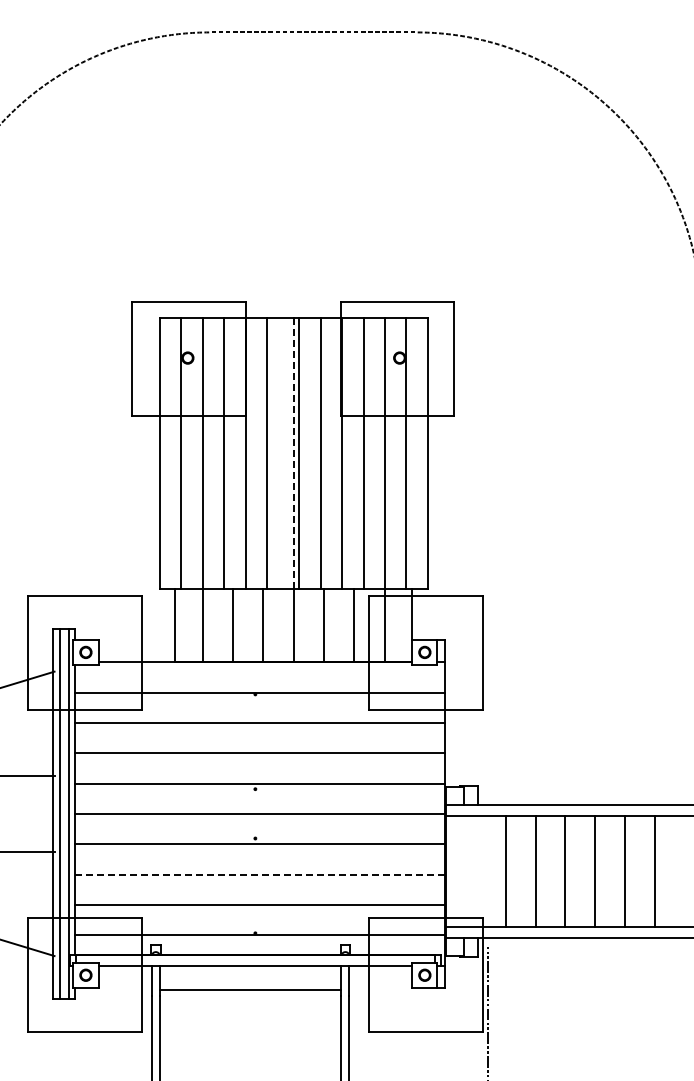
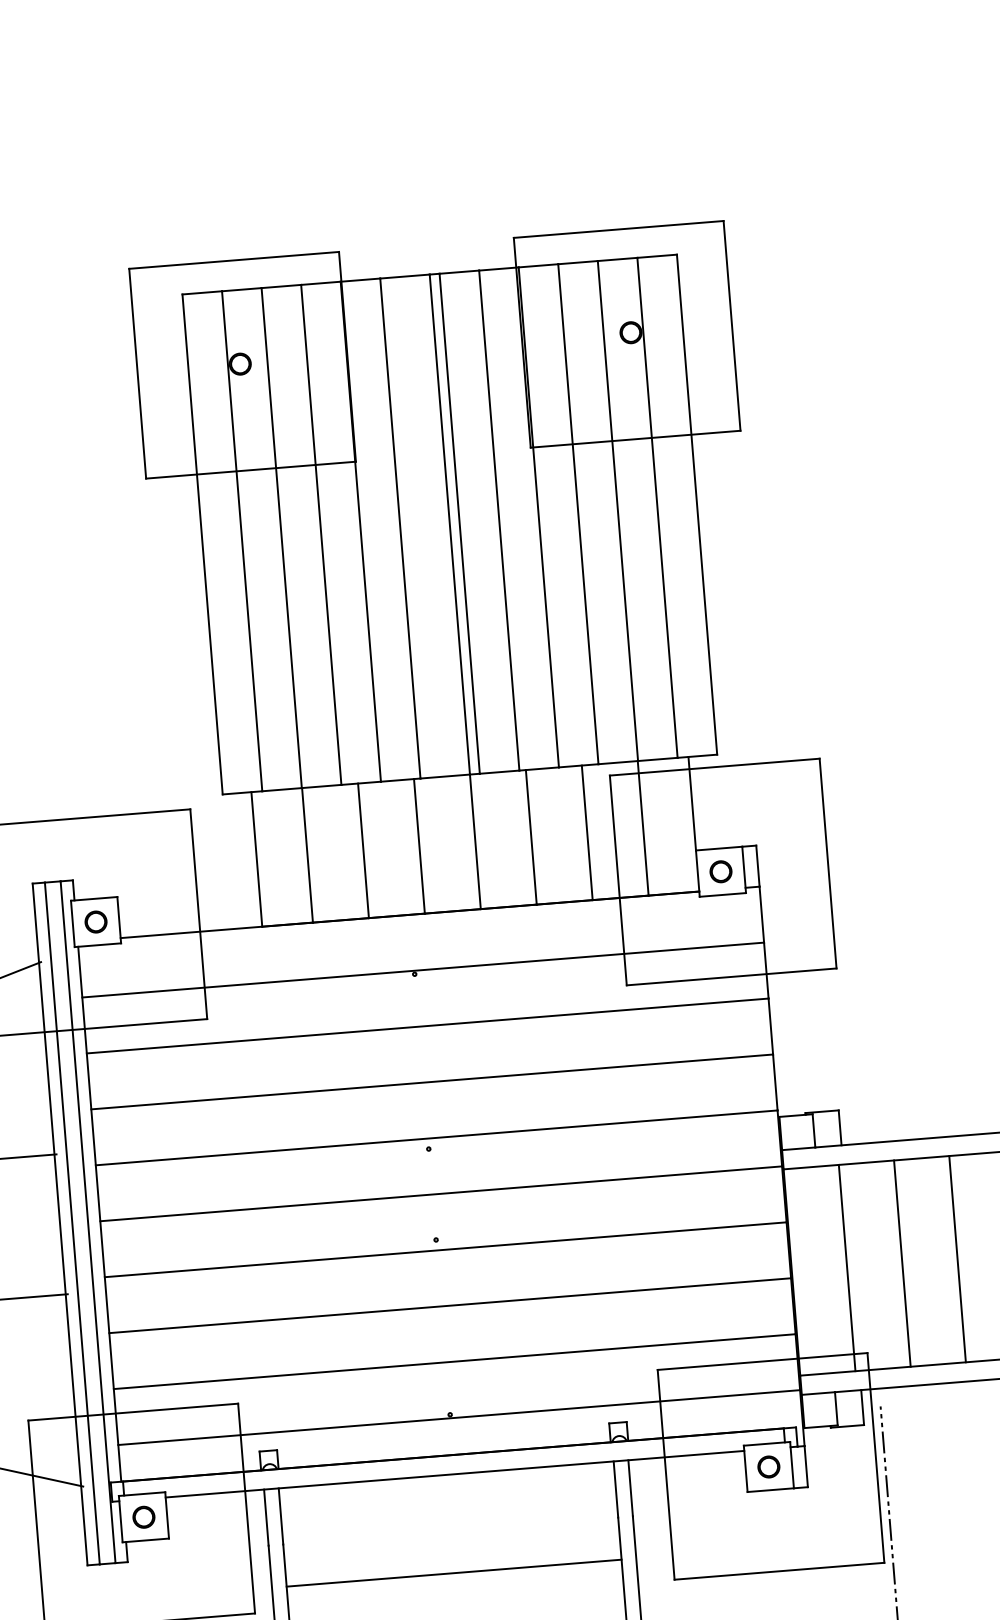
line: (293, 453) -> (449, 524), dashed -> solid
line: (475, 871) -> (846, 1268), added
line: (260, 874) -> (450, 1305), dashed -> solid
line: (250, 989) -> (453, 1572), moved

